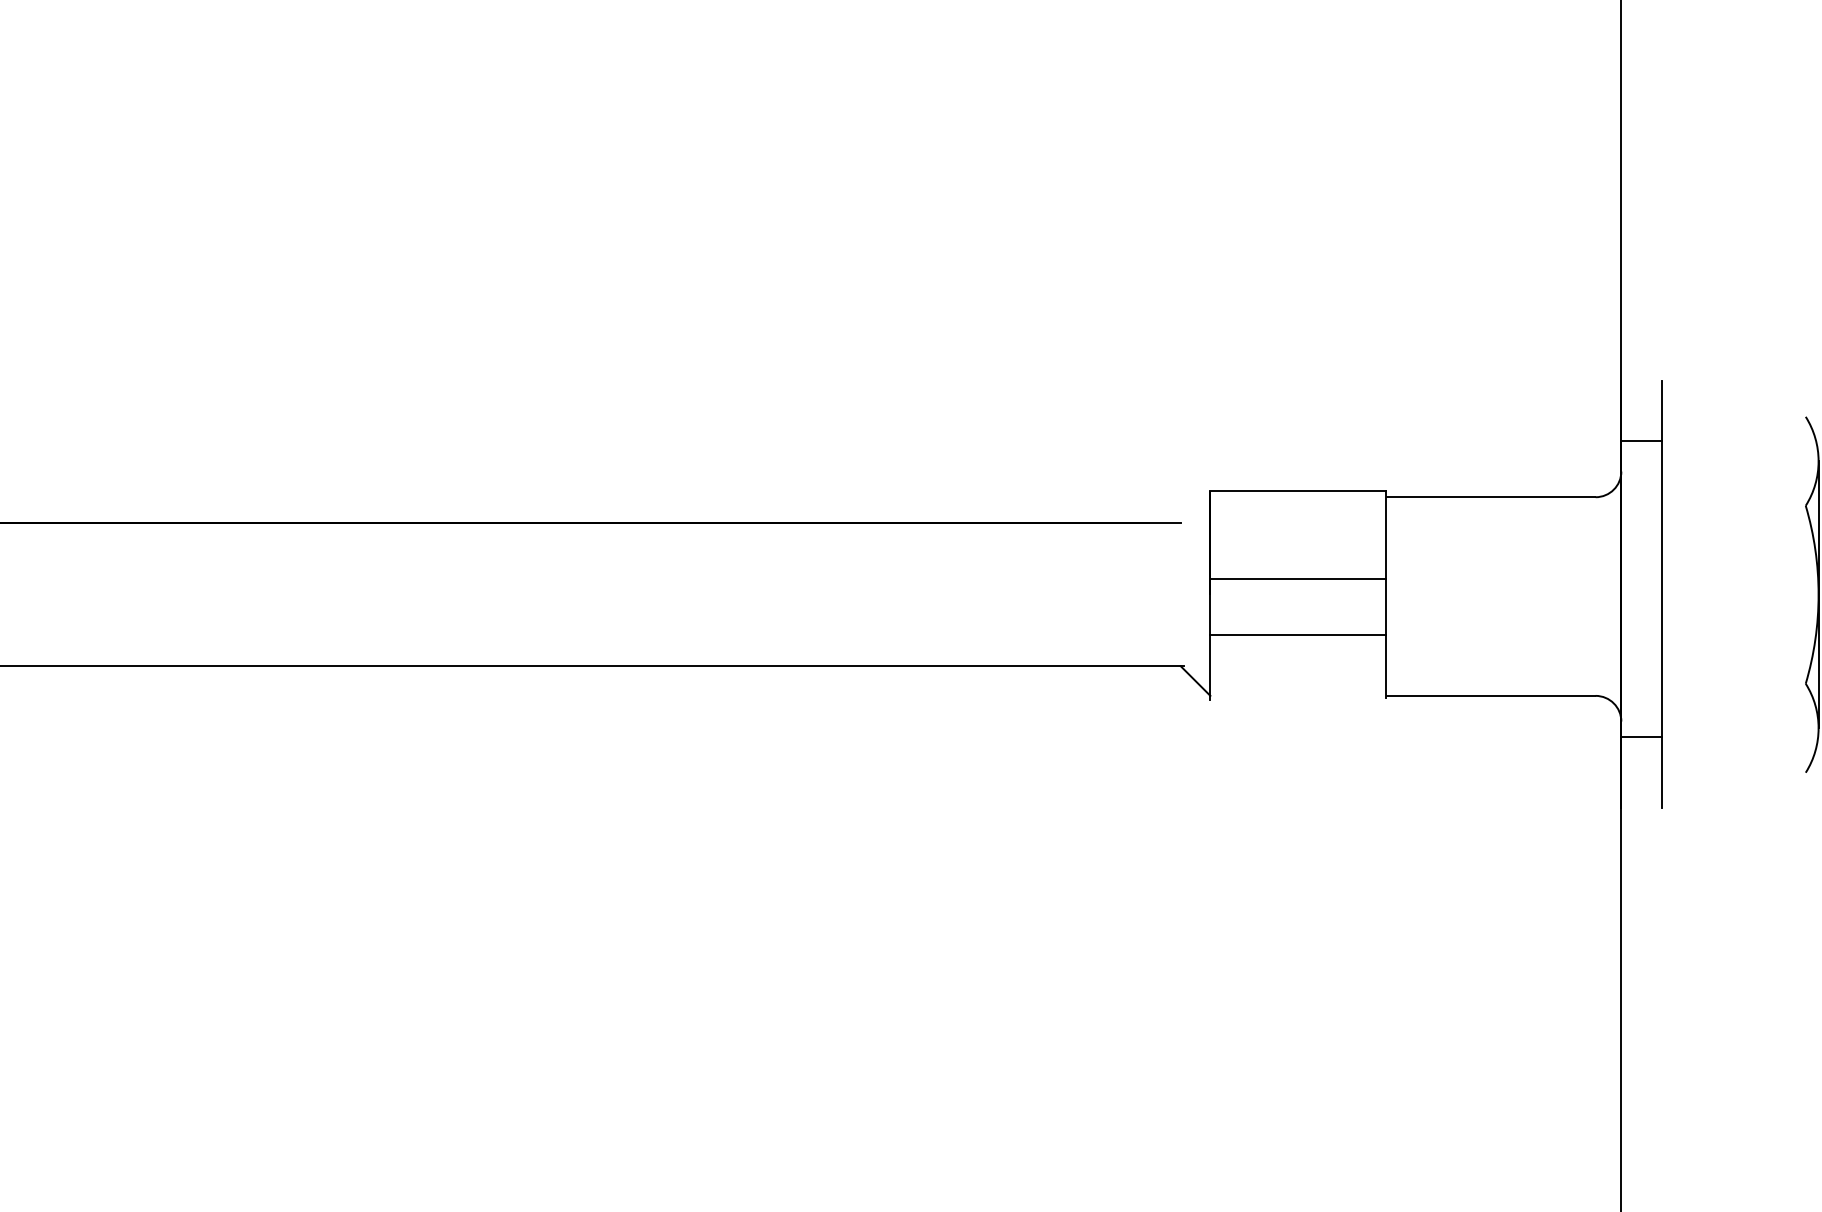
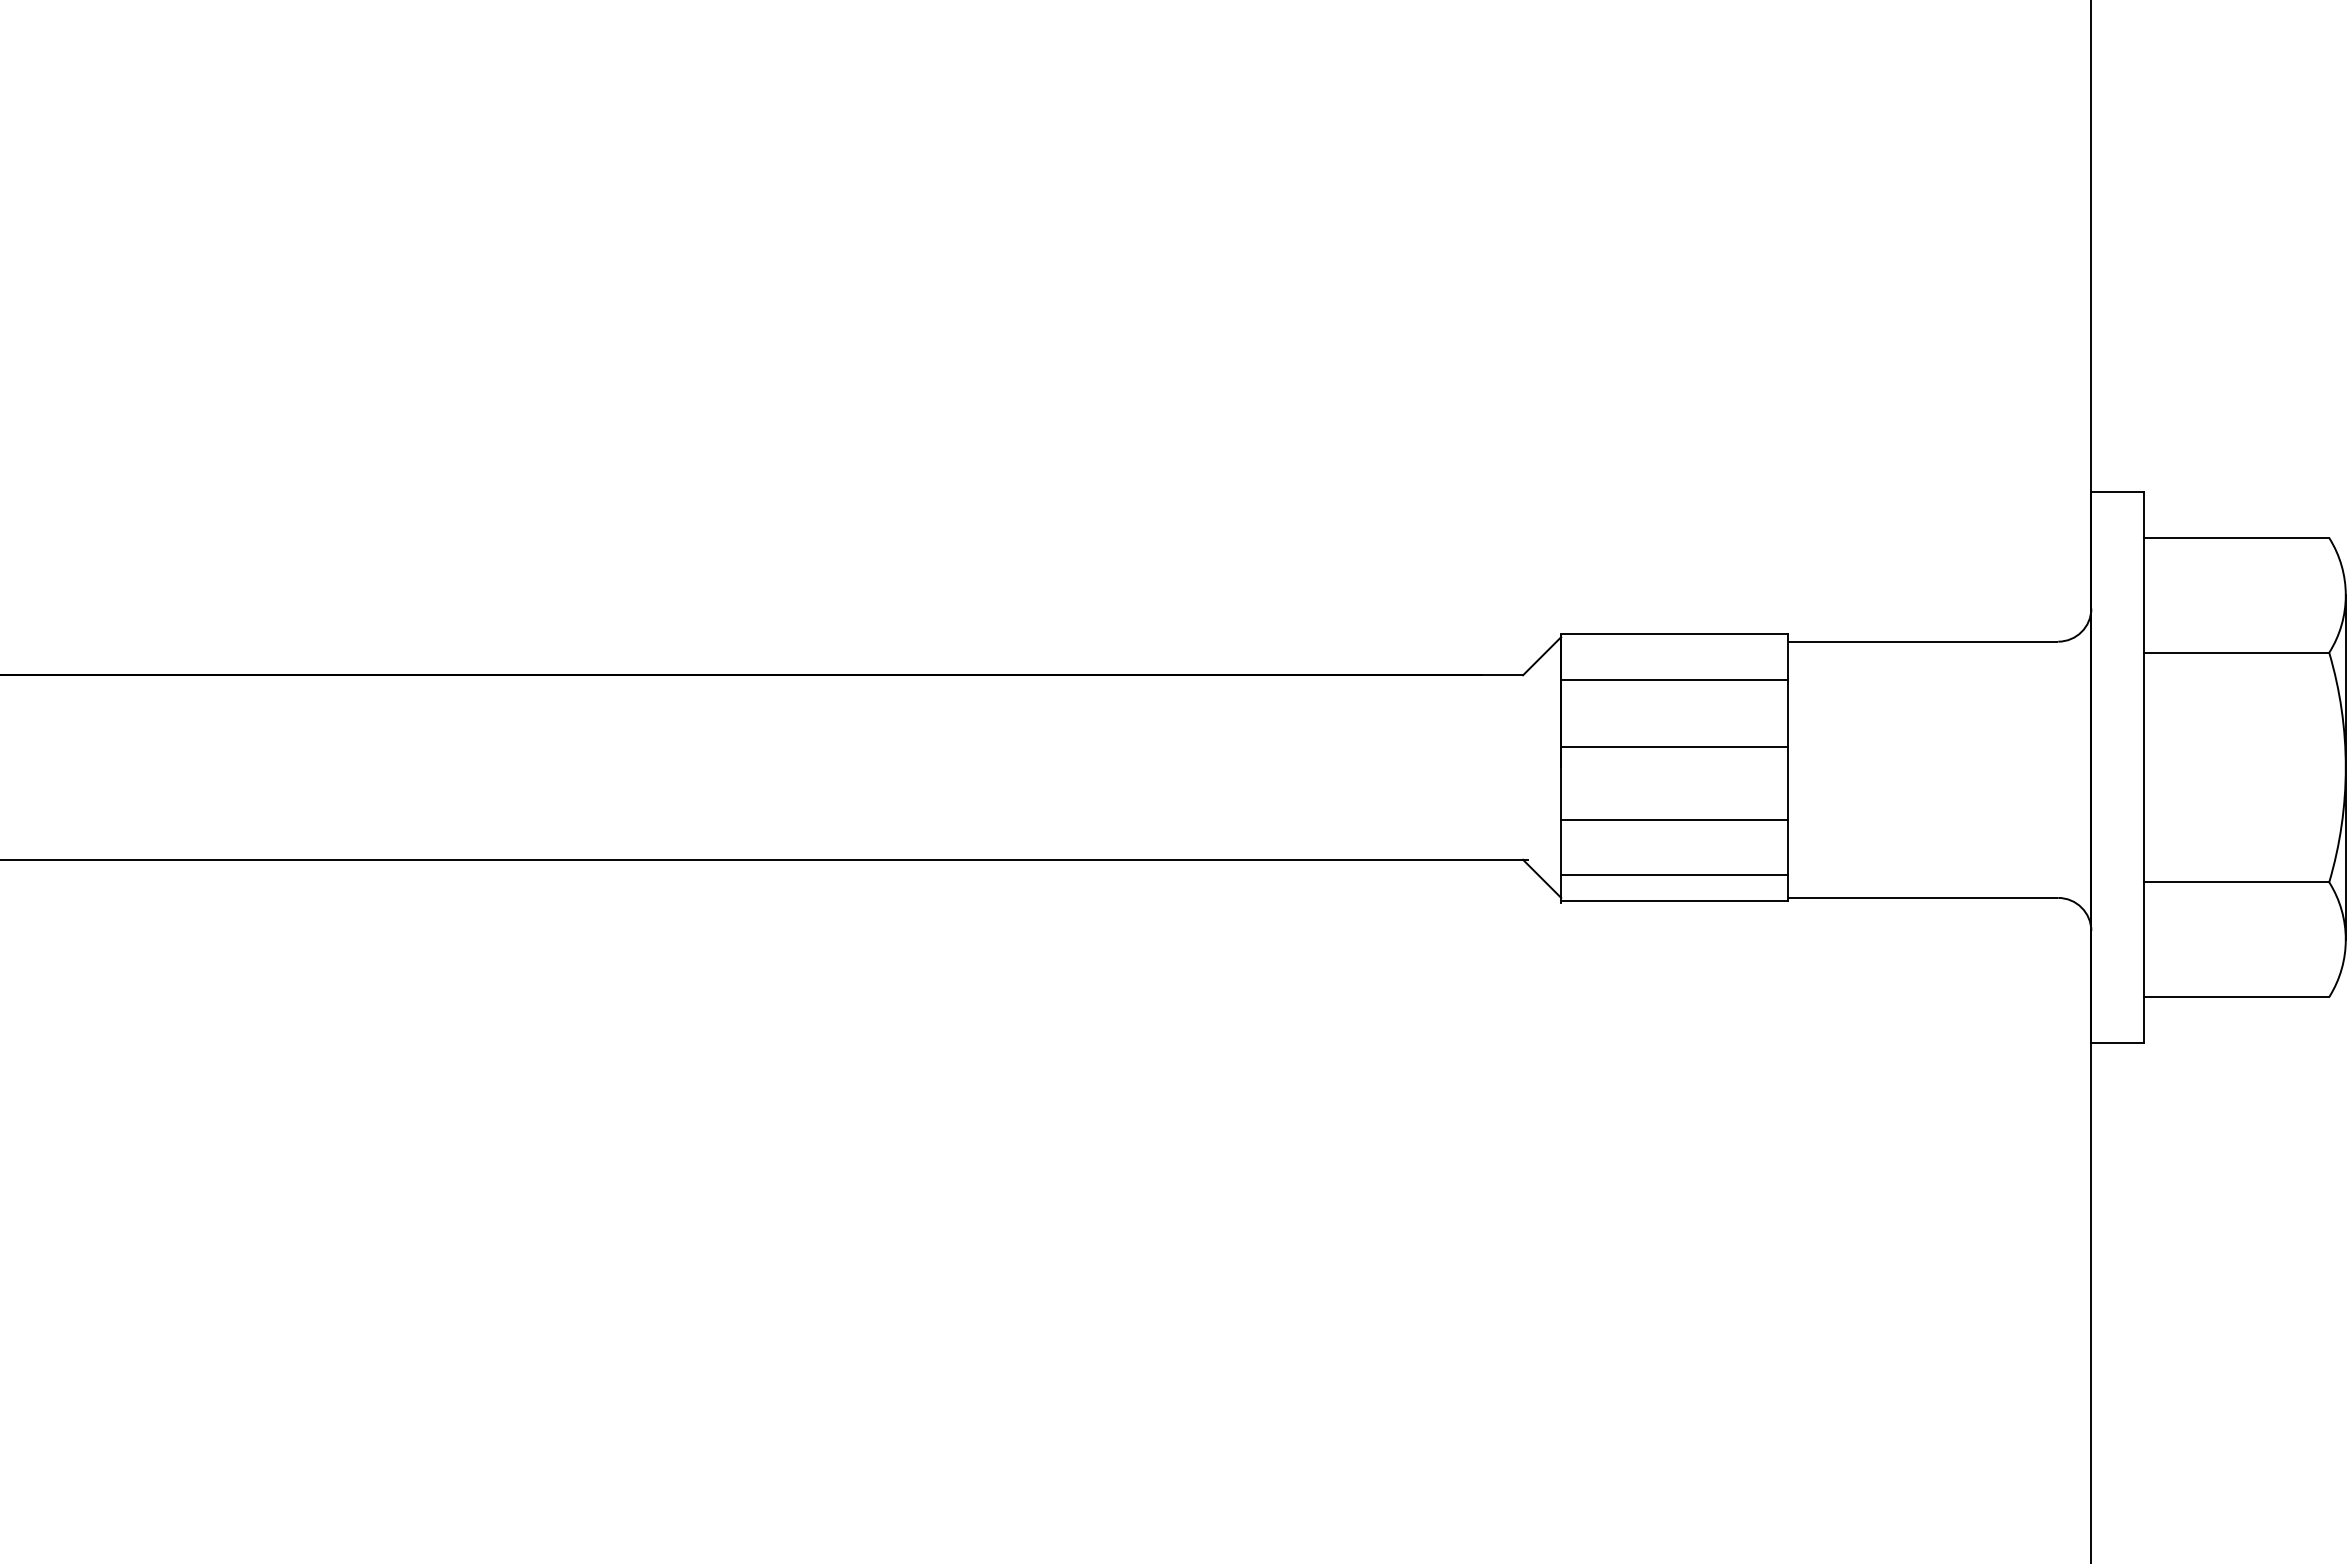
line: (1733, 417) -> (2236, 538), added
line: (1641, 440) -> (2117, 491), moved
line: (1733, 505) -> (2236, 652), added
line: (1195, 508) -> (1542, 656), added
line: (1298, 527) -> (1674, 680), added
line: (1298, 678) -> (1674, 875), added
line: (1733, 683) -> (2236, 882), added
line: (1298, 698) -> (1674, 901), added
line: (1641, 737) -> (2117, 1043), moved
line: (1733, 773) -> (2236, 997), added

